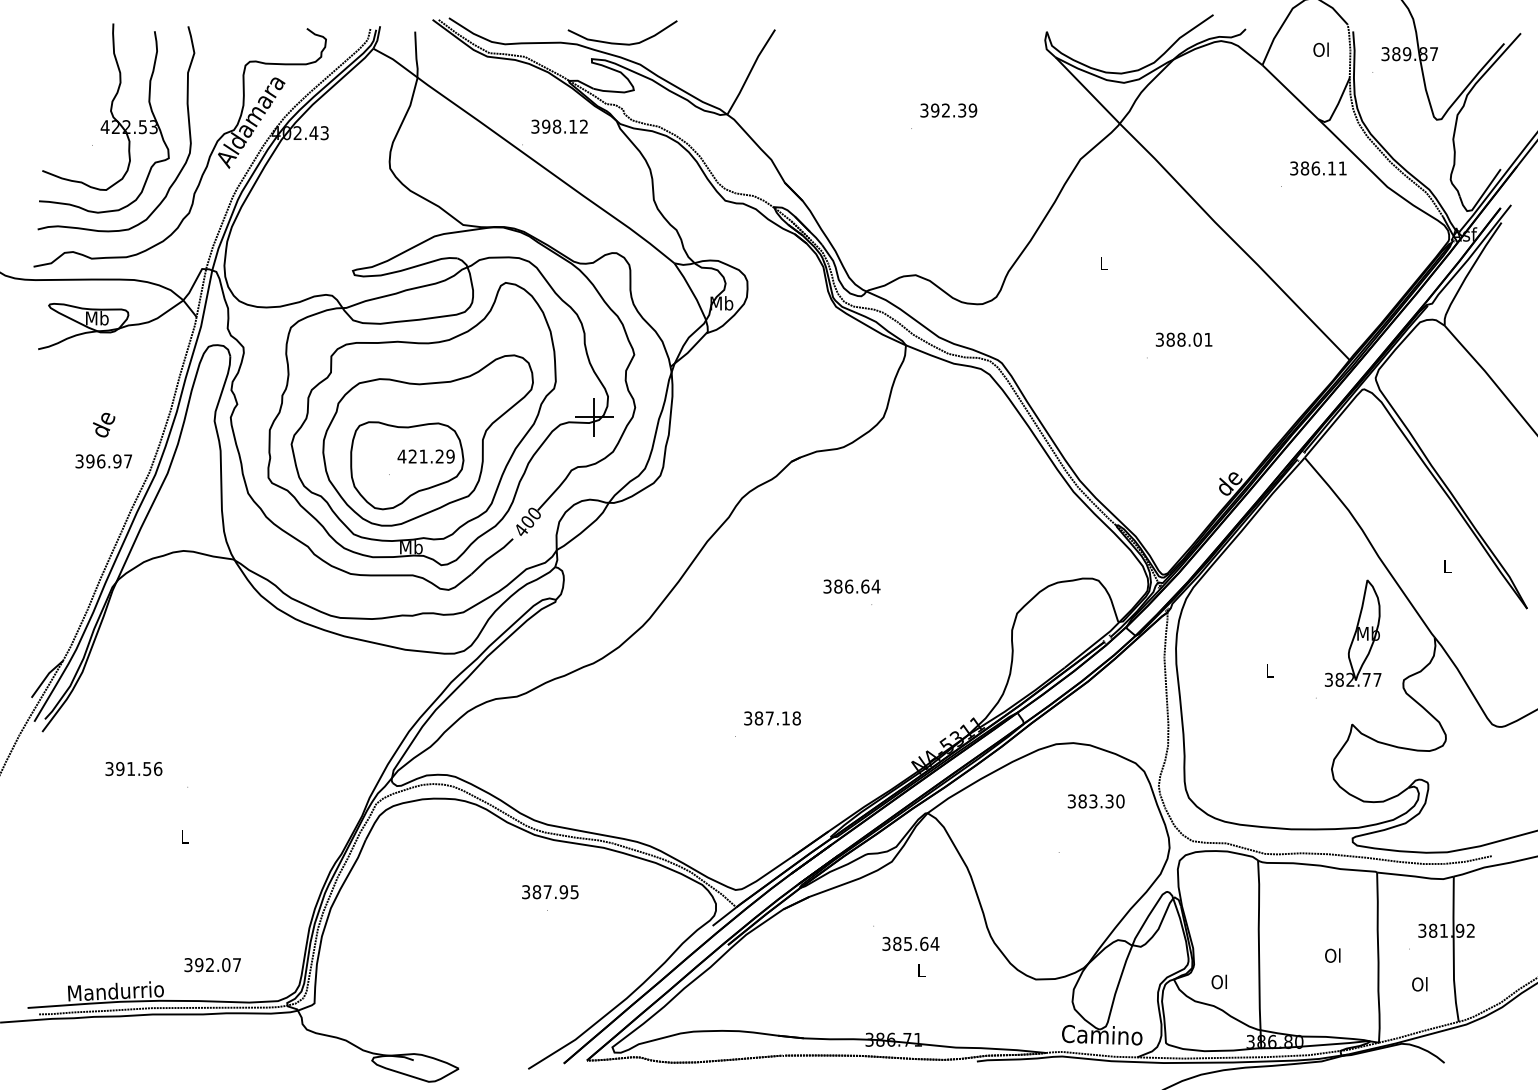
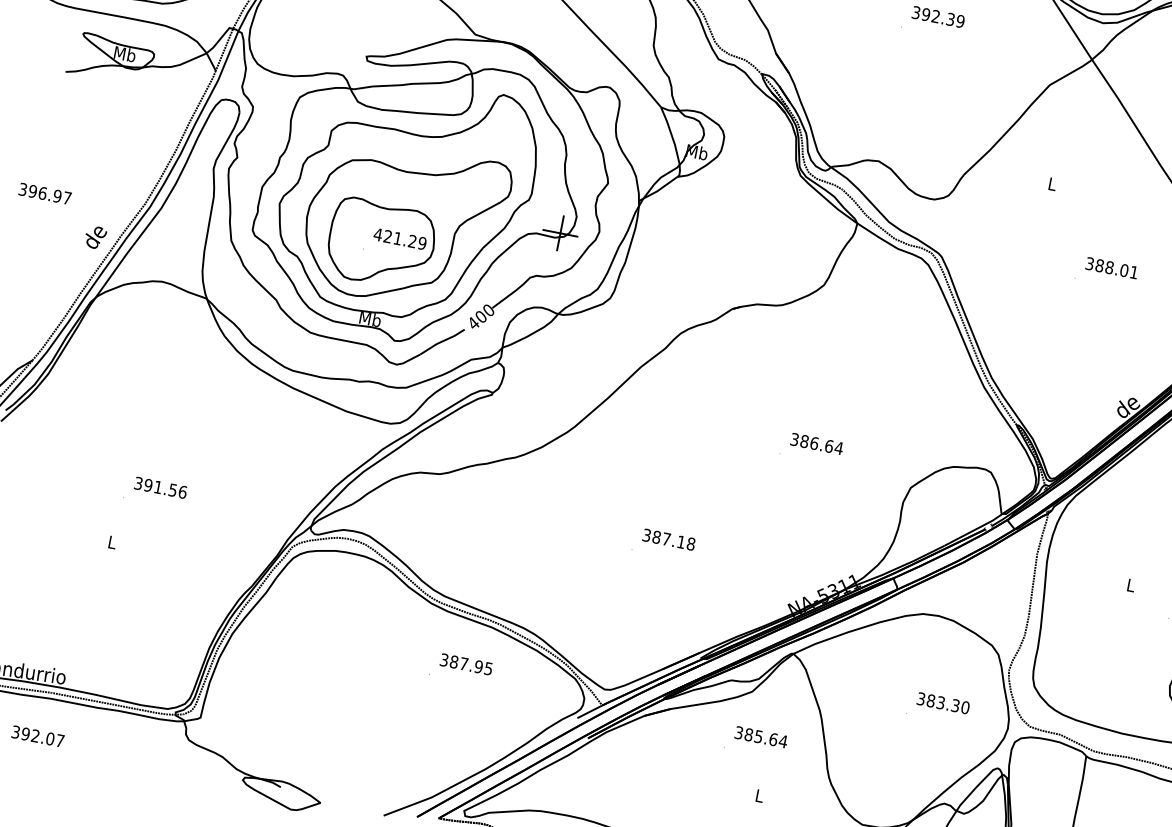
text: (104, 424) -> (96, 237), moved
text: (103, 461) -> (44, 193), moved
text: (851, 586) -> (816, 443), moved
text: (133, 769) -> (160, 488), moved
text: (1095, 801) -> (942, 703), moved
text: (550, 892) -> (466, 664), moved
text: (910, 943) -> (761, 736), moved
text: (212, 965) -> (37, 736), moved

